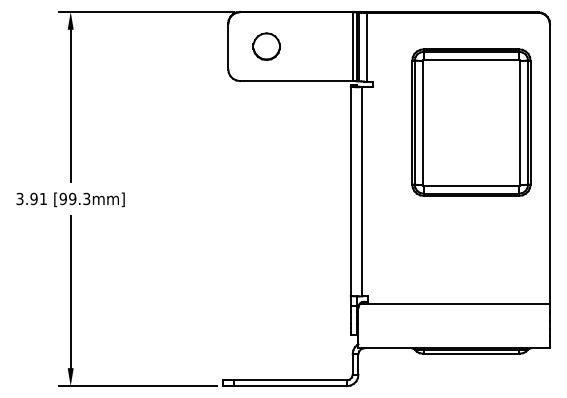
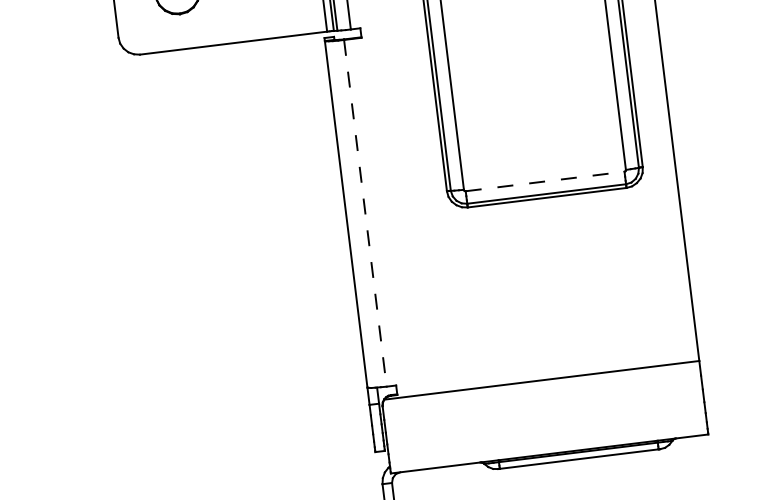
line: (471, 186) -> (545, 182), solid -> dashed
line: (362, 191) -> (365, 212), solid -> dashed

